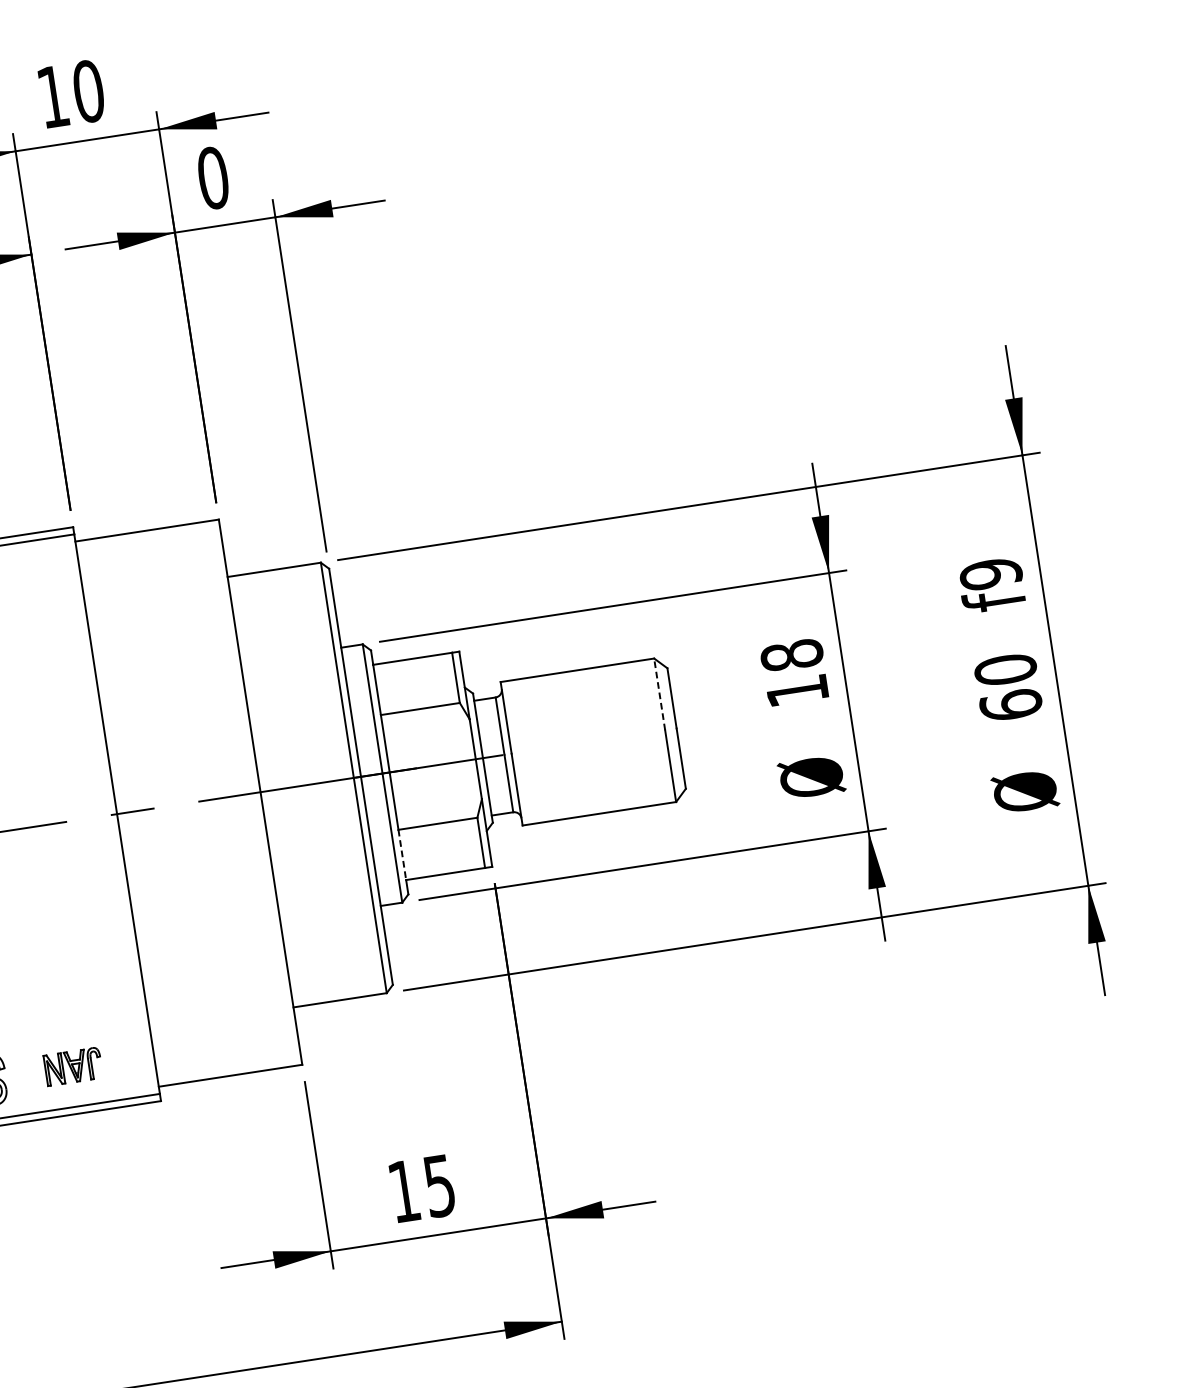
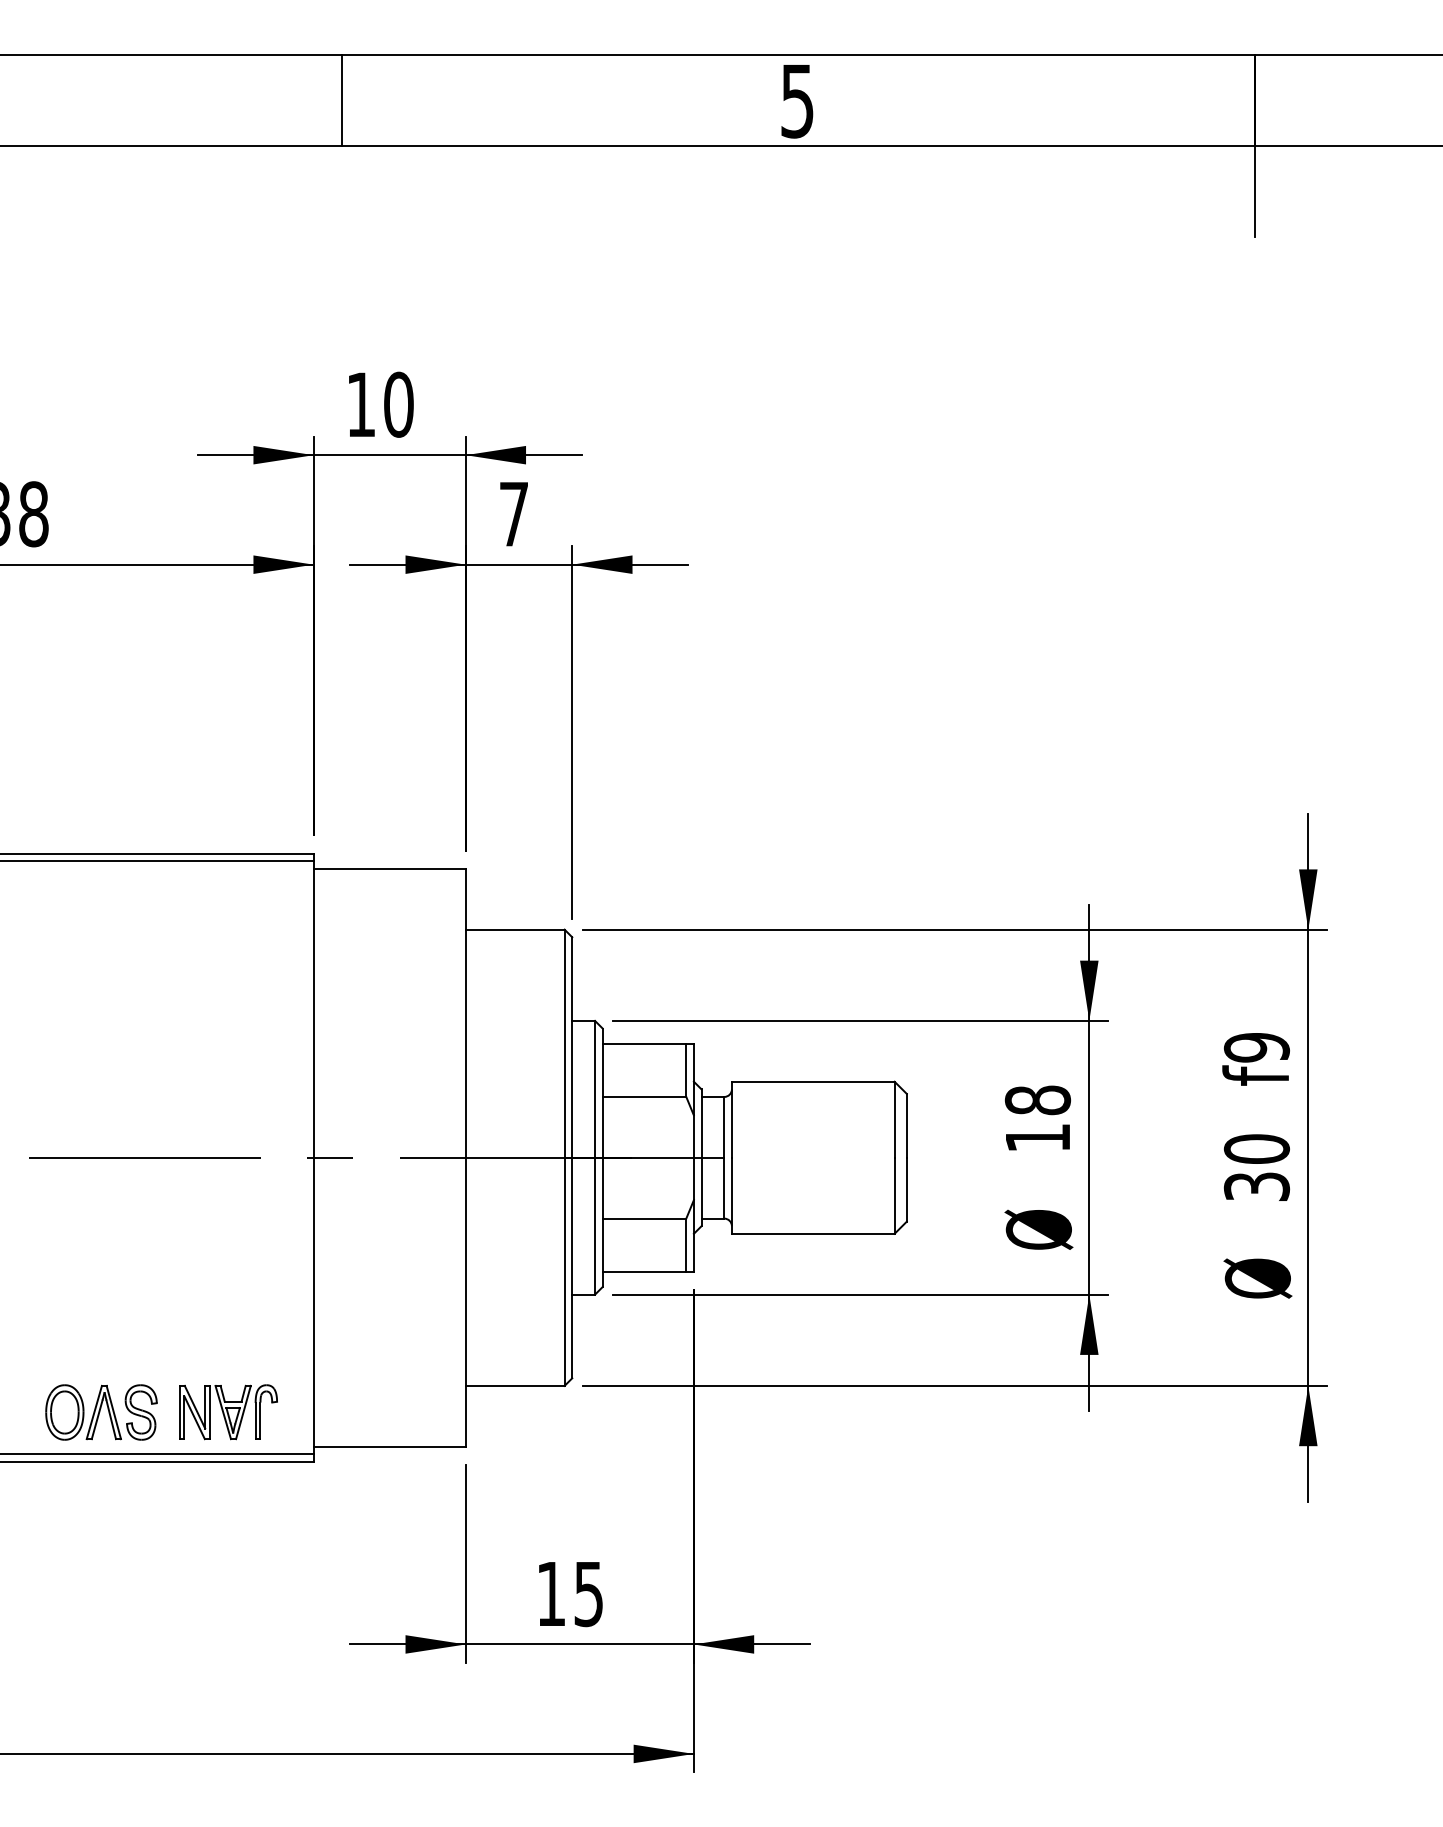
text: (213, 178) -> (514, 514), 0 -> 7
line: (659, 694) -> (894, 1119), dashed -> solid
text: (1010, 705) -> (1256, 1186), 60 -> 30
line: (402, 855) -> (602, 1245), dashed -> solid
part: (73, 1066) -> (228, 1412), size x1.67

